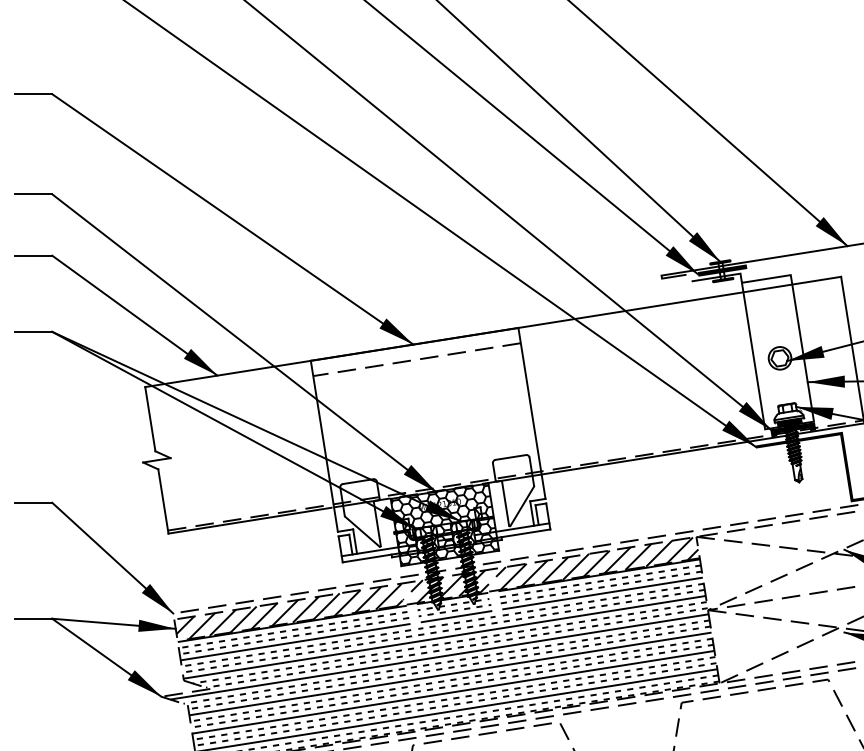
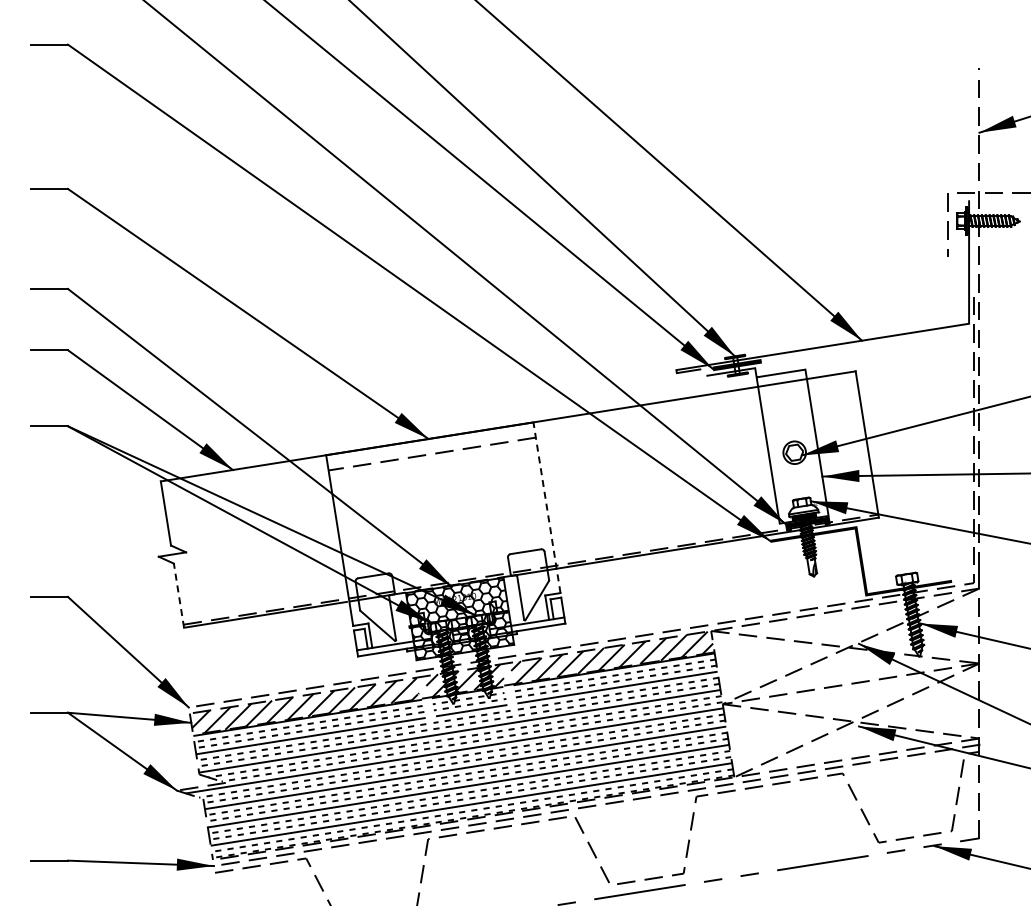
line: (531, 413) -> (546, 507), solid -> dashed
line: (162, 501) -> (178, 595), solid -> dashed

